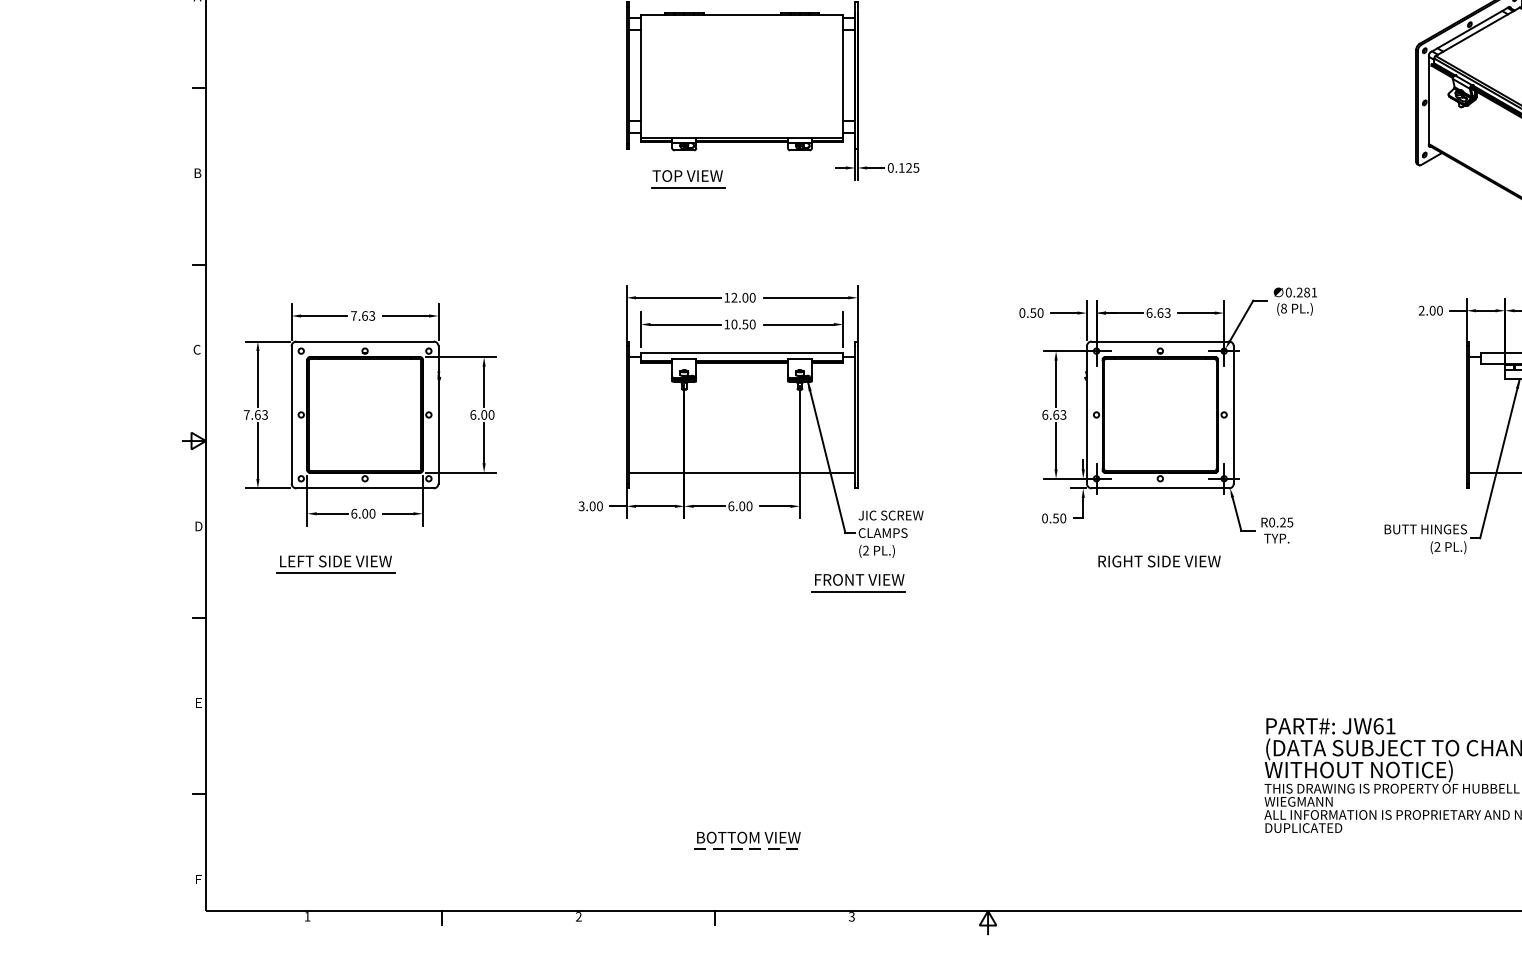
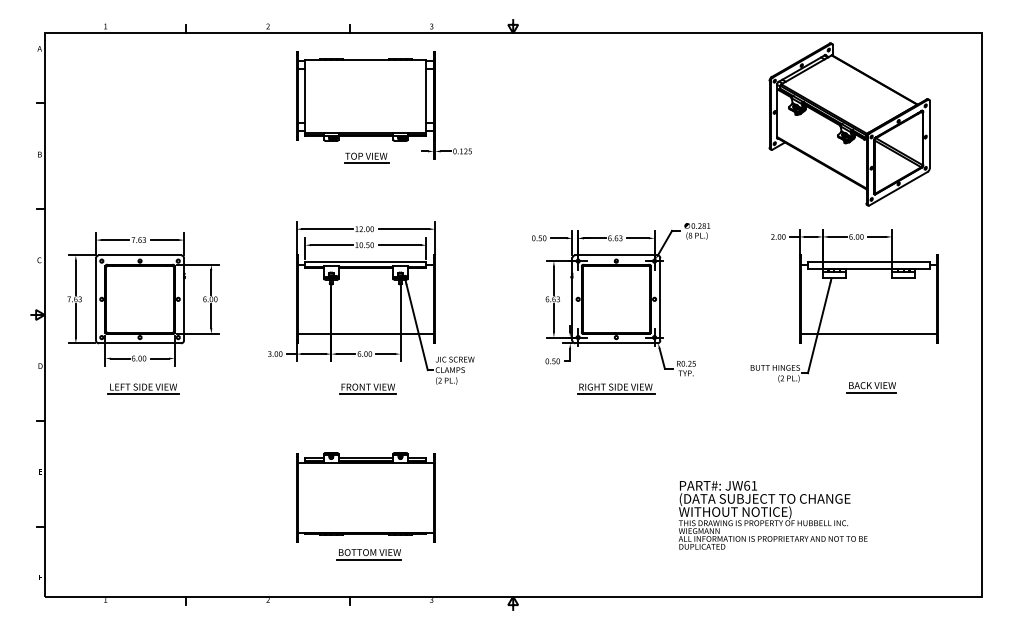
part: (688, 178) -> (366, 157), moved
part: (335, 563) -> (143, 388), moved
line: (1160, 573) -> (616, 394), added
part: (858, 582) -> (367, 388), moved
part: (741, 745) -> (365, 497), added
line: (748, 849) -> (369, 559), dashed -> solid

